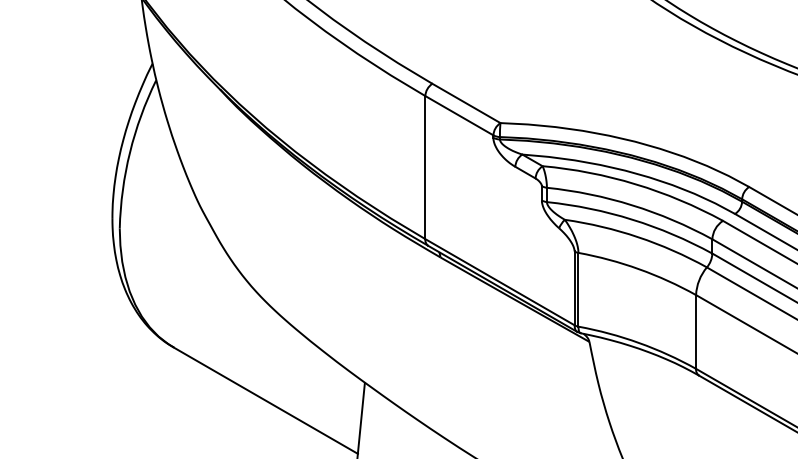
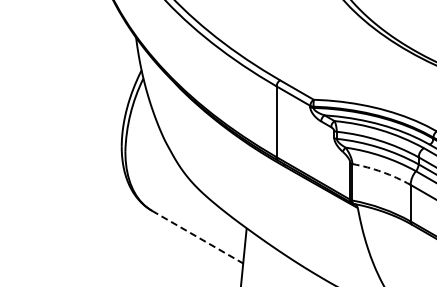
arc: (639, 270) -> (382, 172), solid -> dashed
line: (265, 401) -> (197, 237), solid -> dashed

